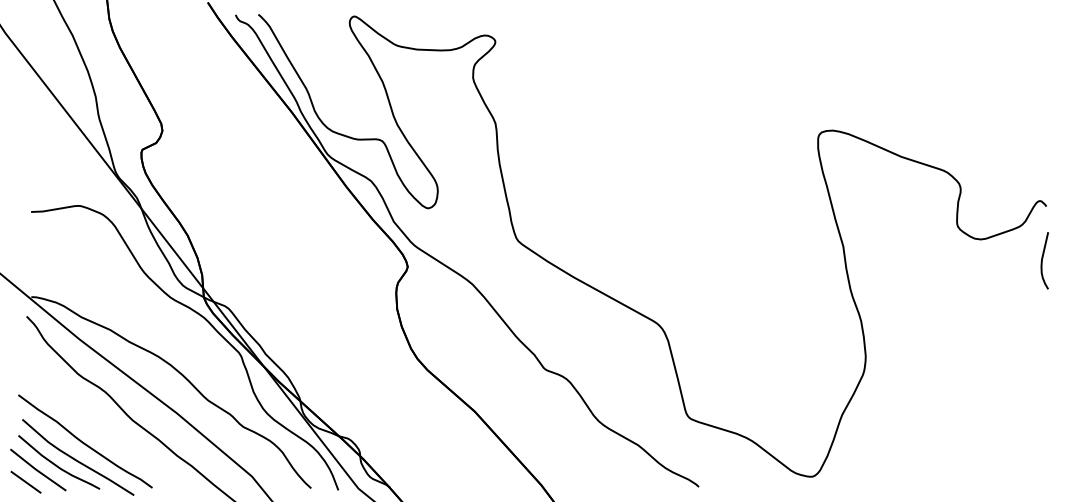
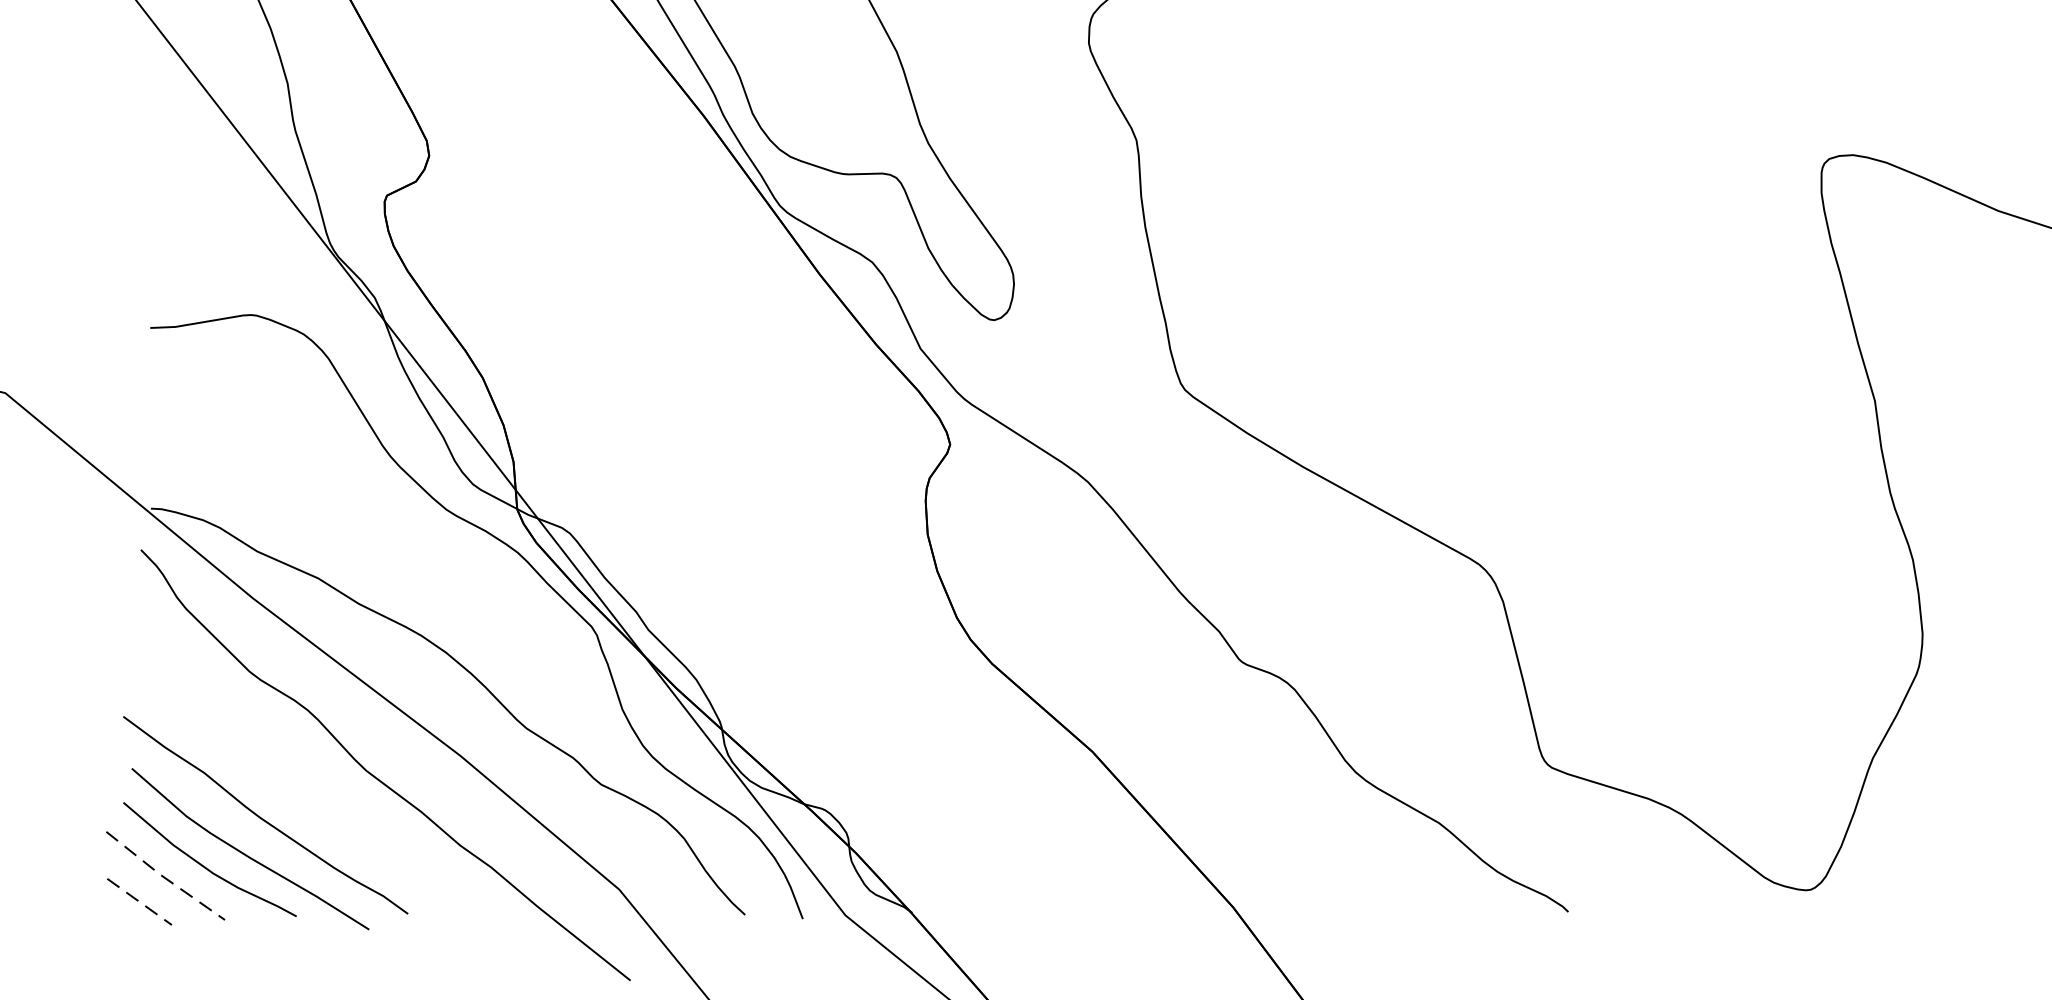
line: (37, 470) -> (163, 876), solid -> dashed
line: (26, 482) -> (140, 902), solid -> dashed

